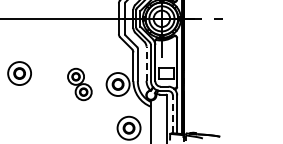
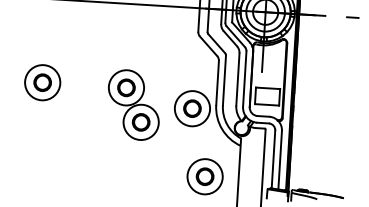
line: (146, 63) -> (237, 79), dashed -> solid
part: (79, 84) -> (133, 105), size x1.43
line: (172, 114) -> (272, 159), dashed -> solid

